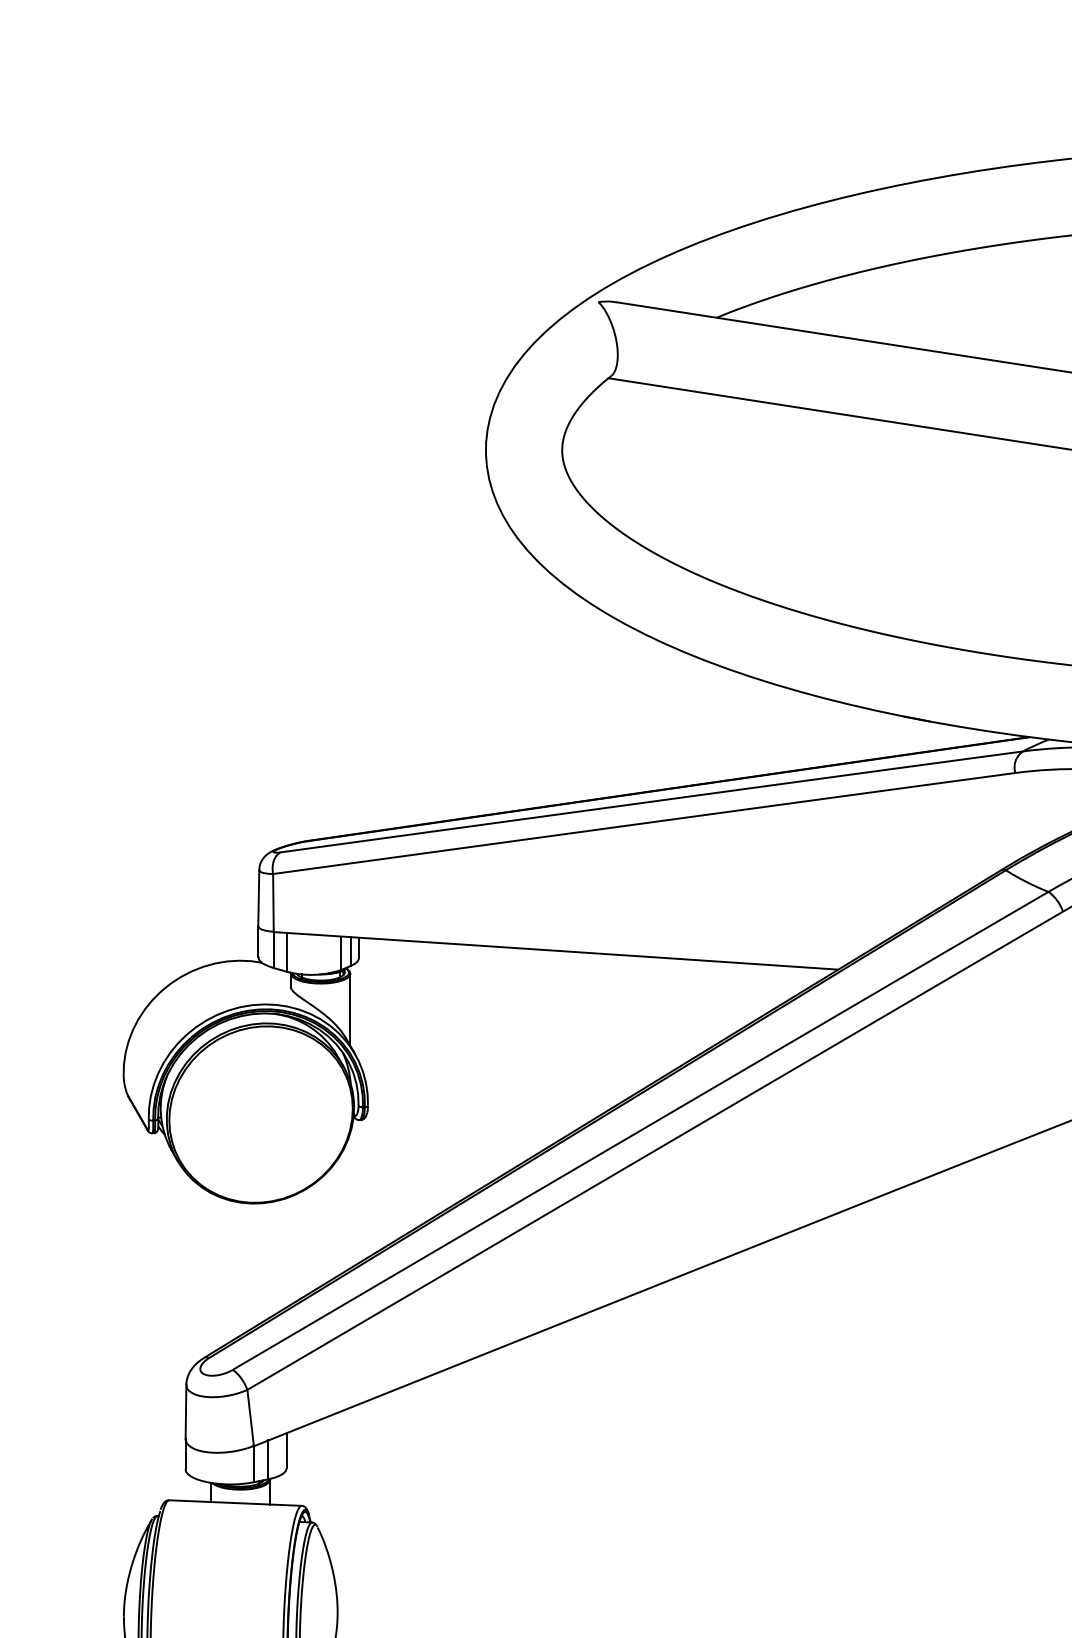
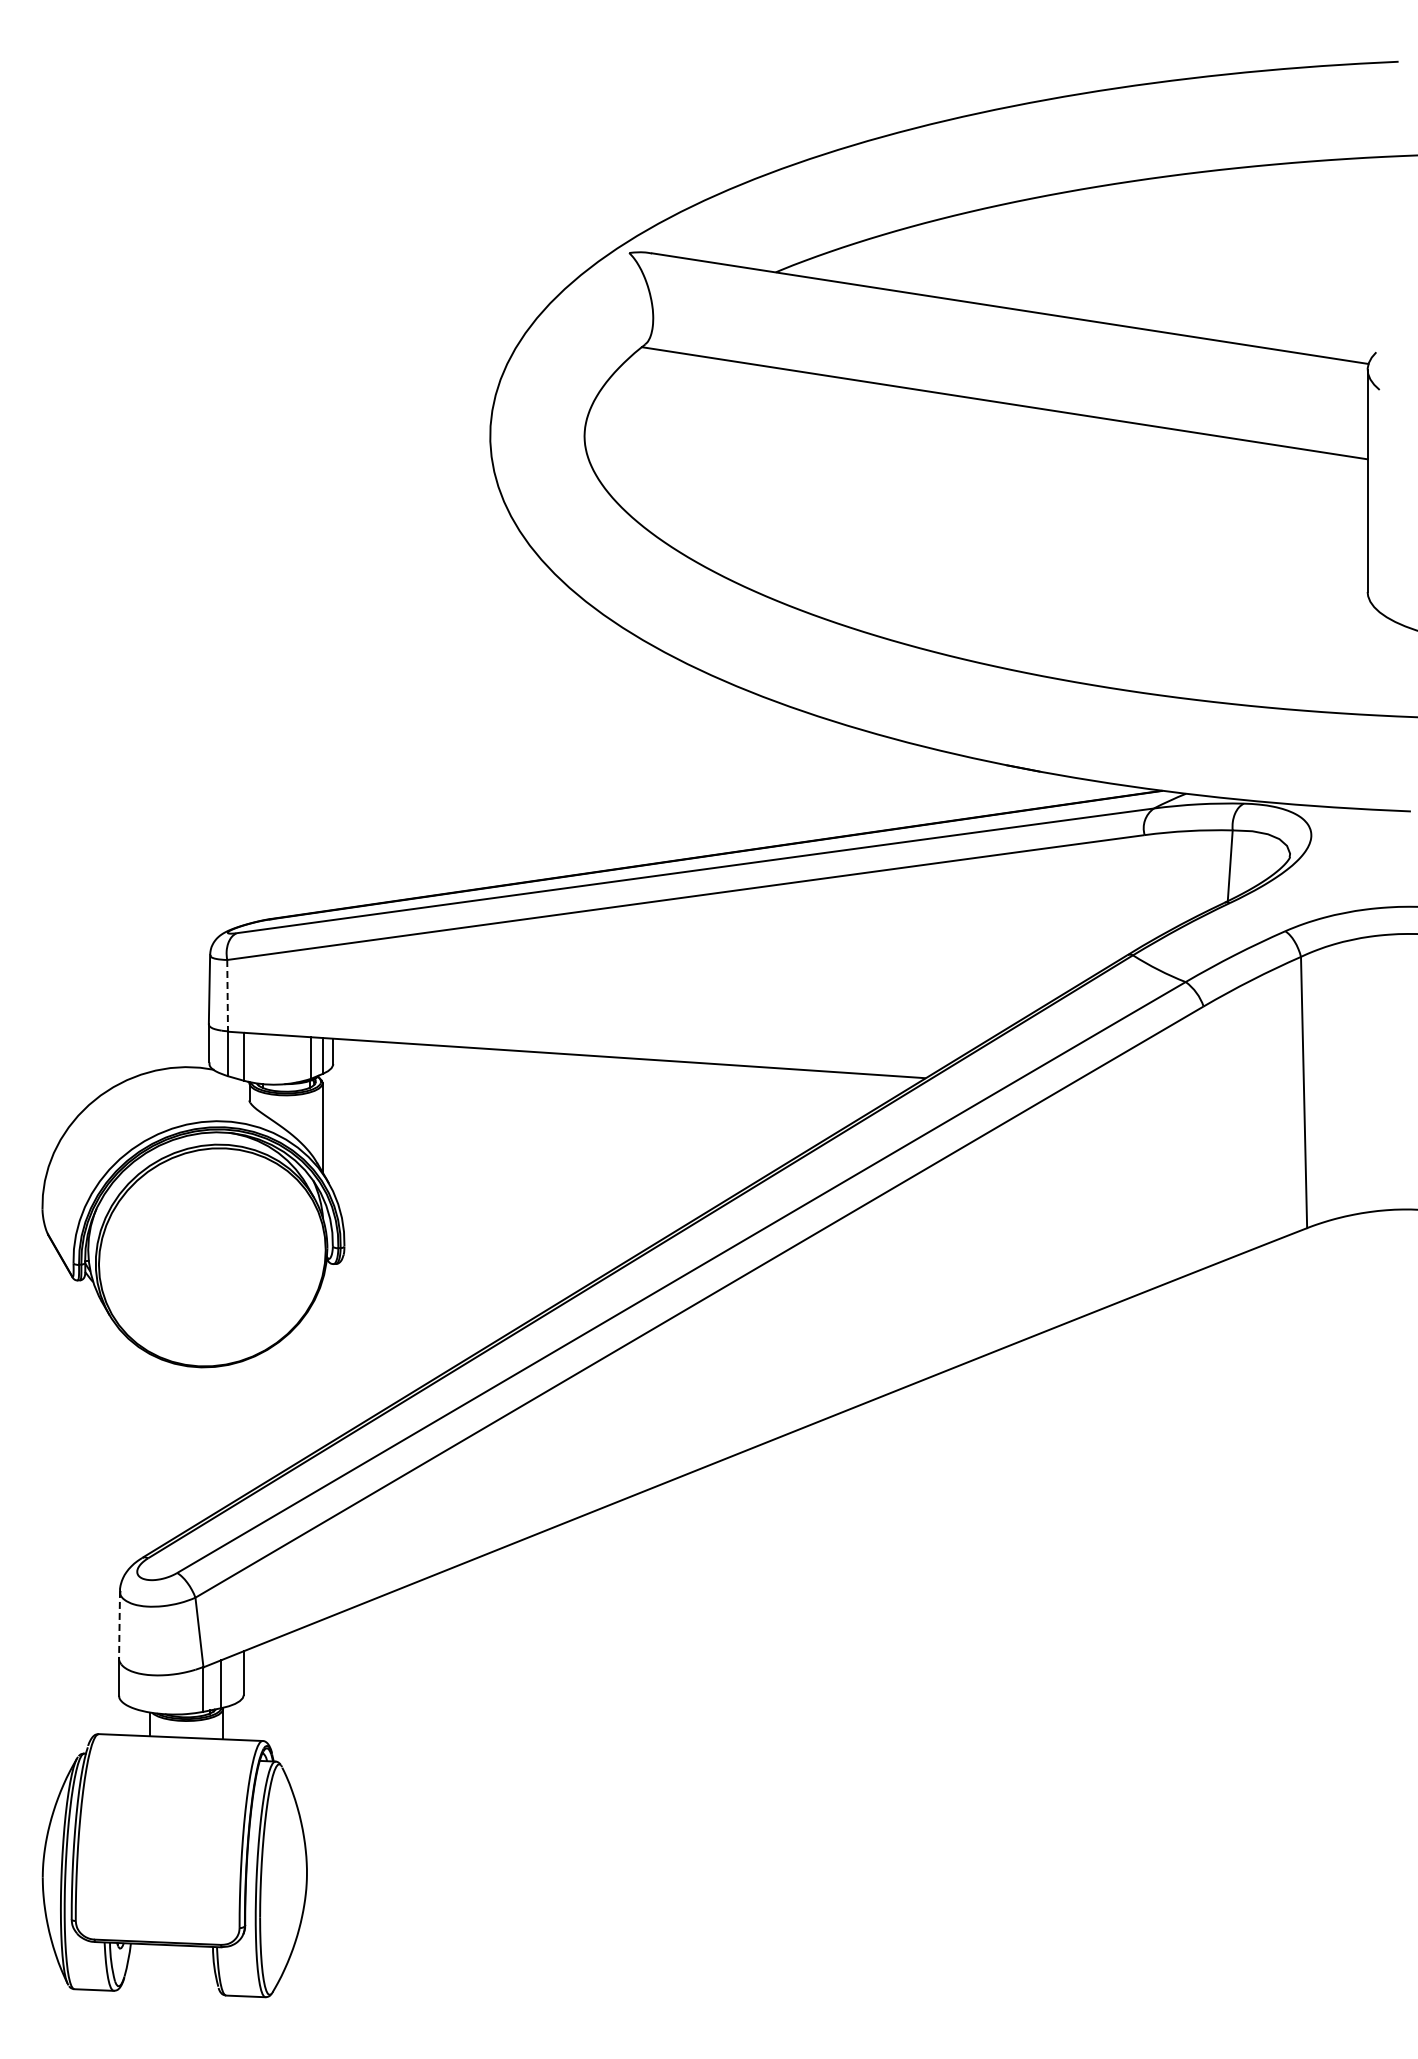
line: (273, 902) -> (227, 995), solid -> dashed
line: (185, 1411) -> (119, 1624), solid -> dashed

